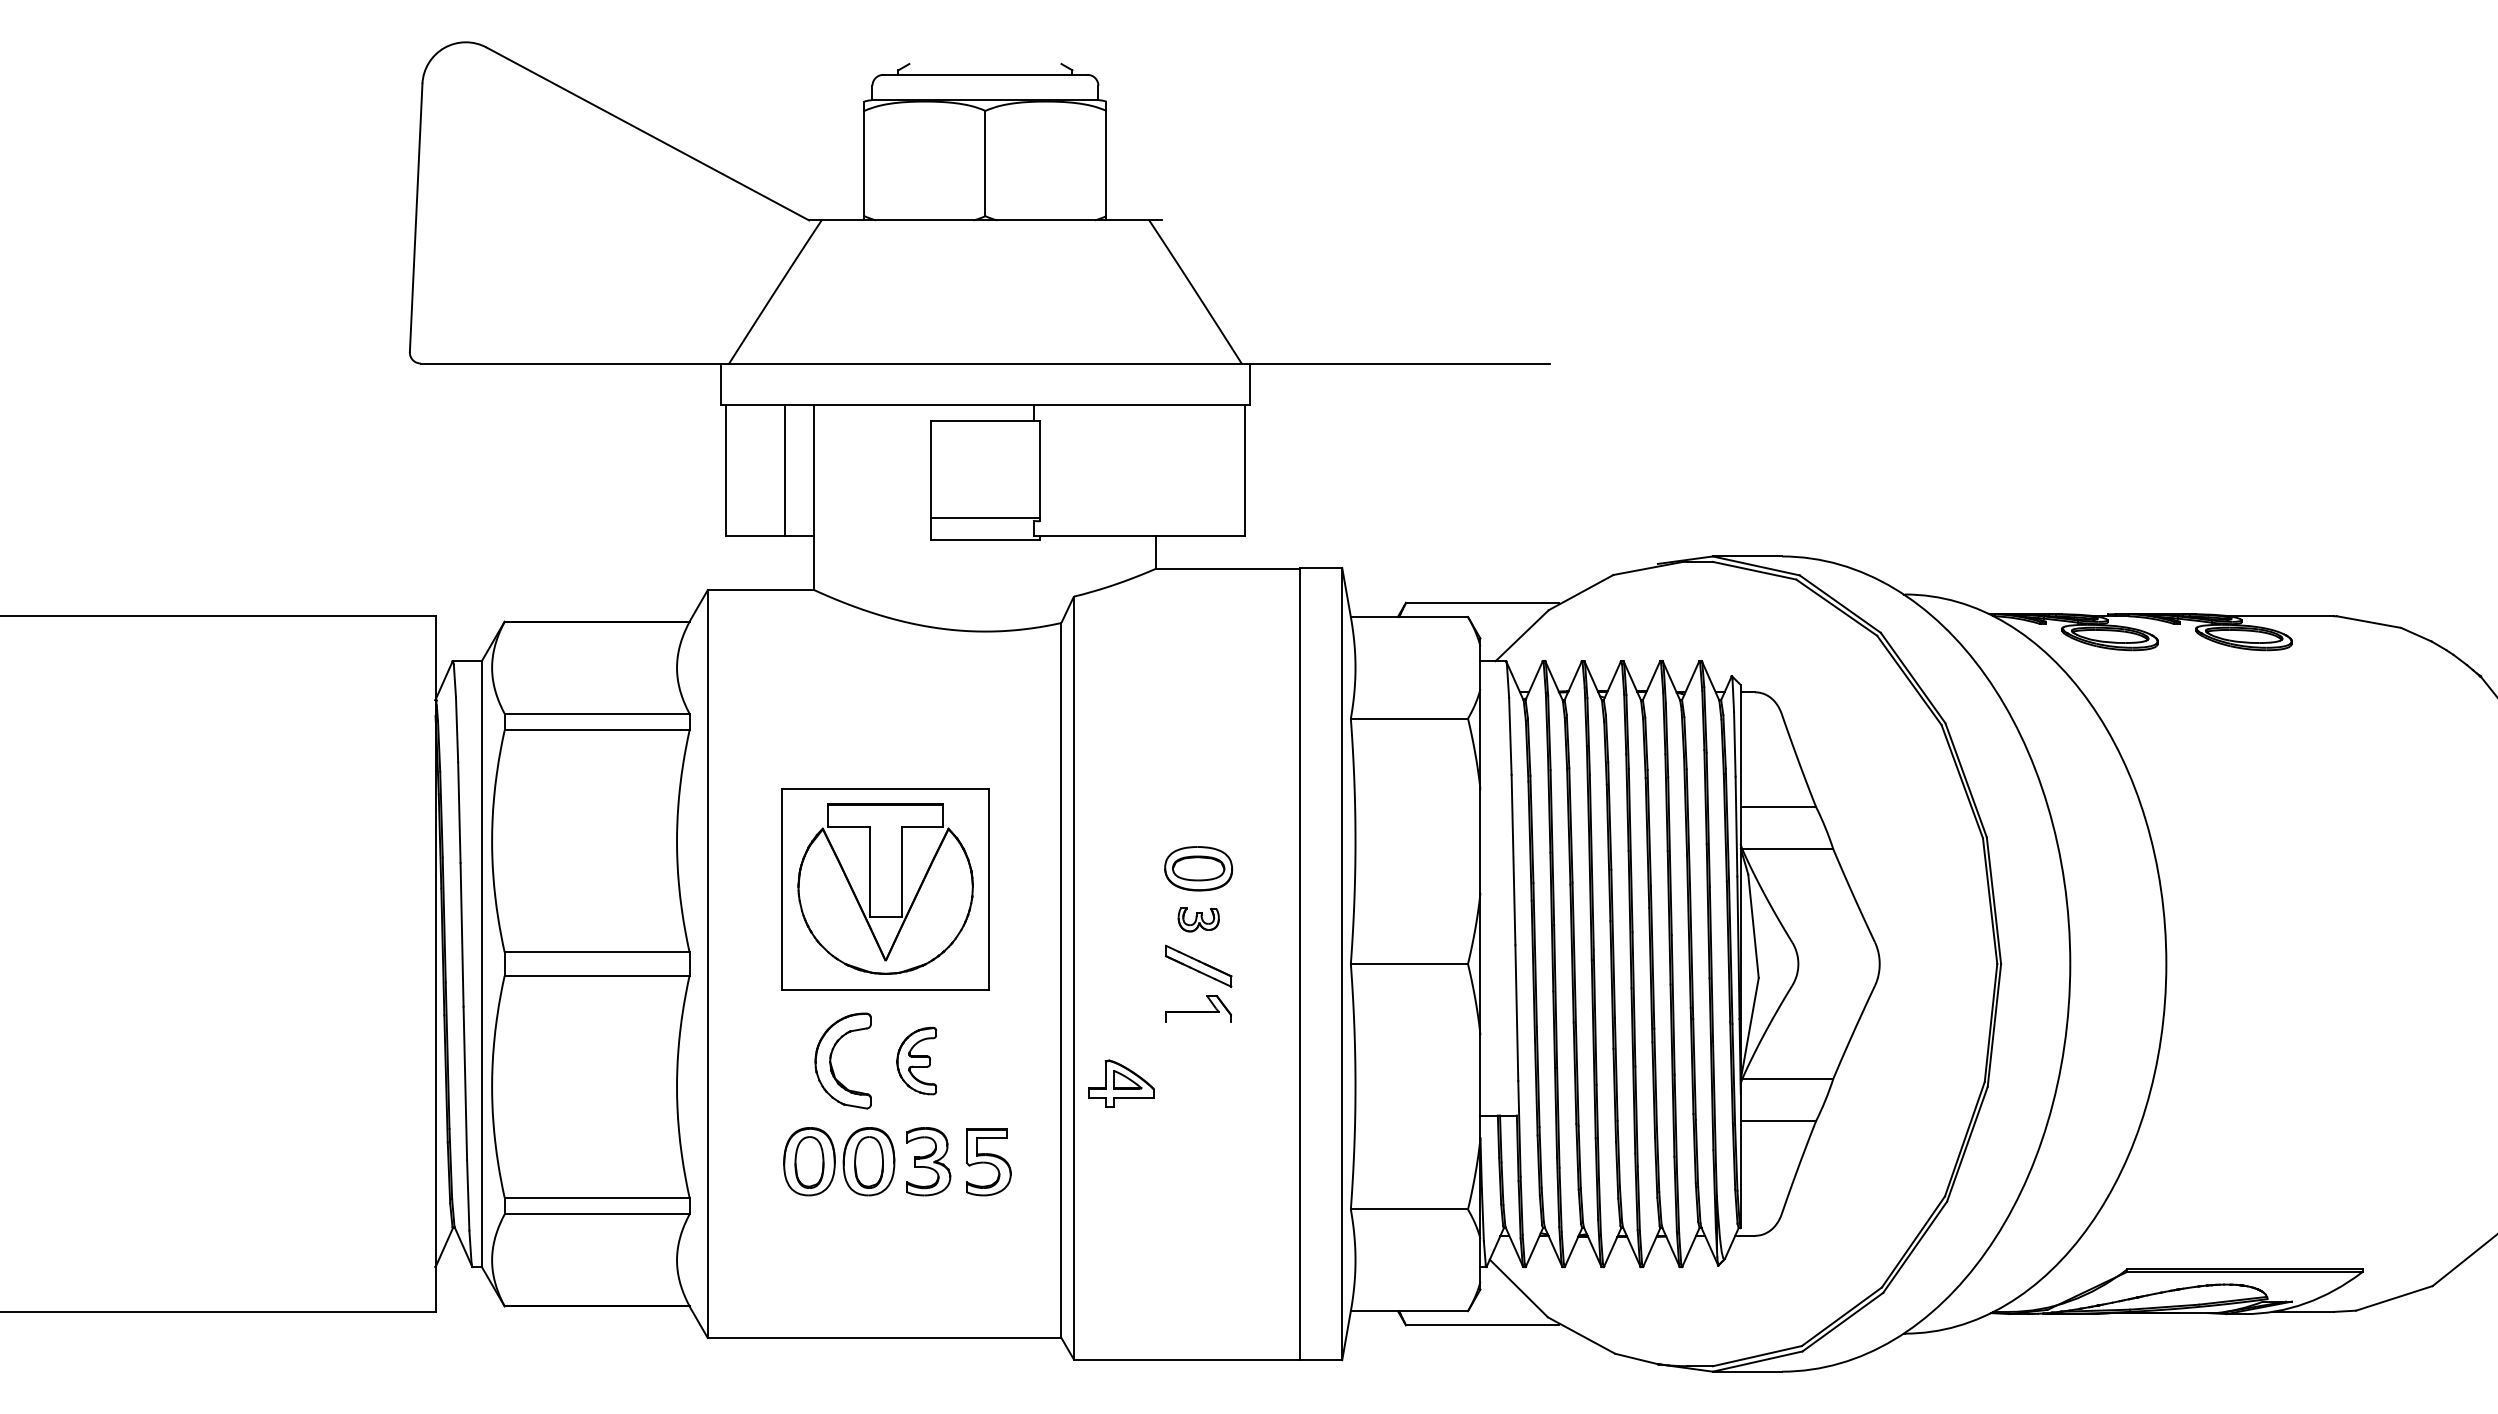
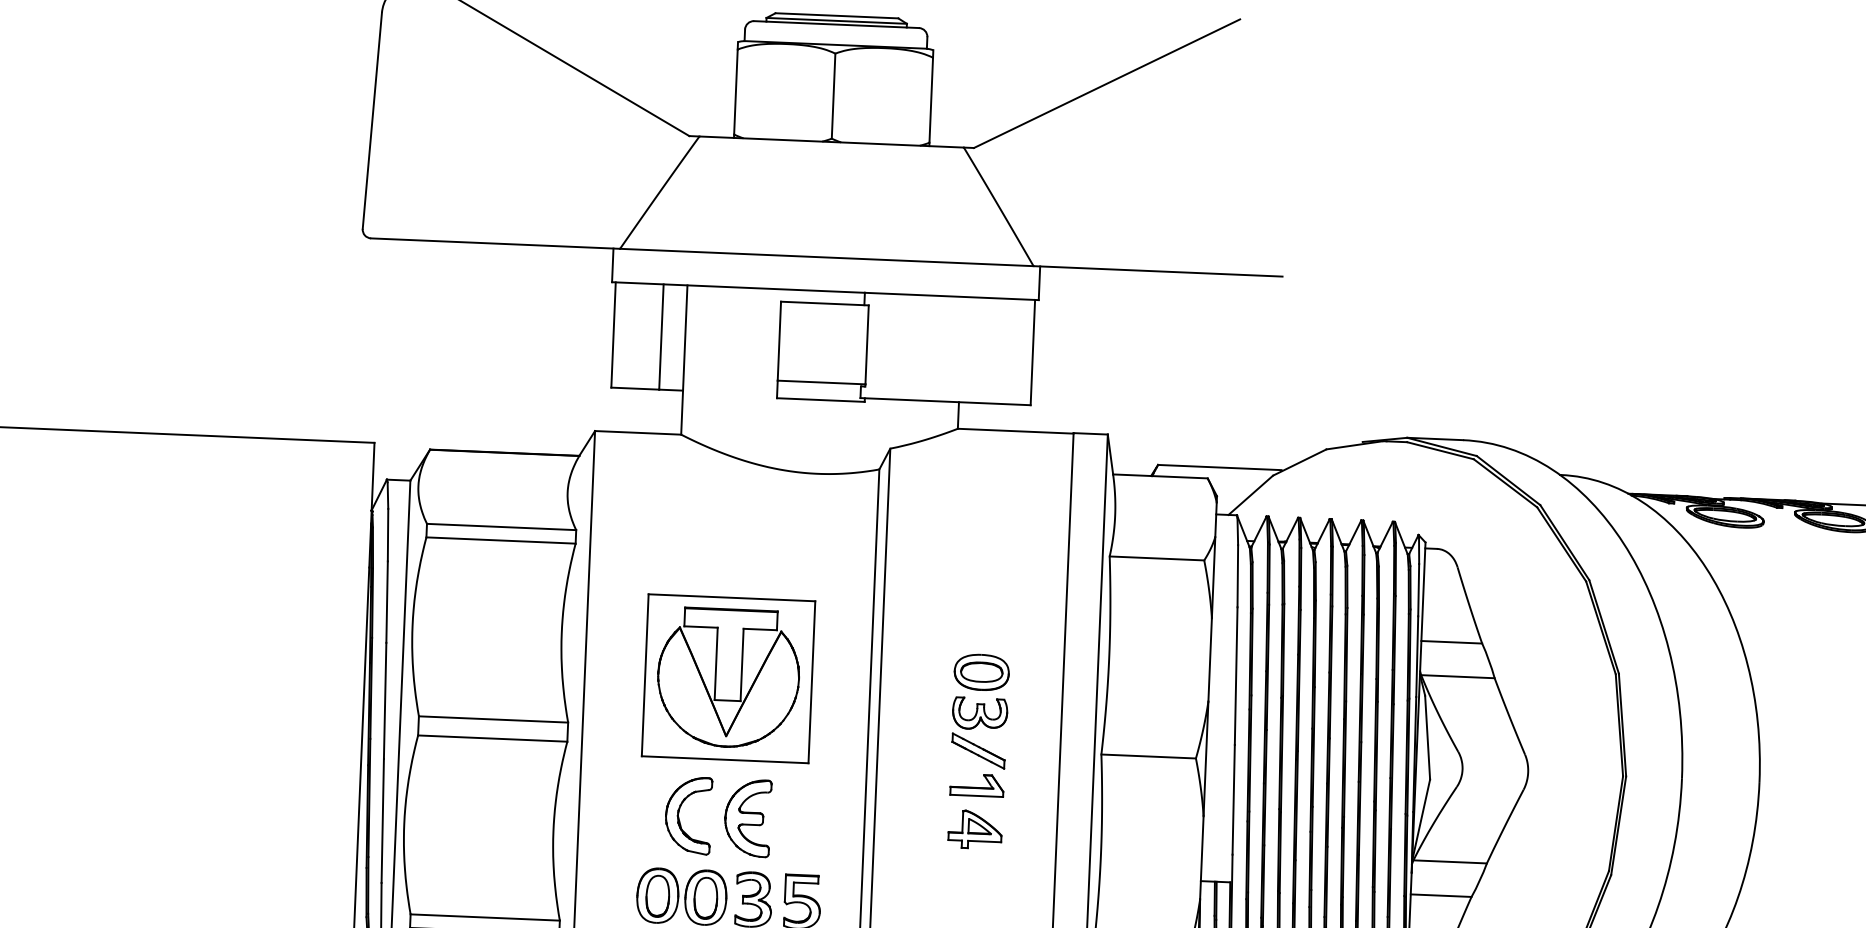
line: (985, 64) -> (836, 16), added
line: (985, 70) -> (836, 21), added
line: (1322, 133) -> (1106, 83), added
part: (1198, 919) -> (979, 713), size x1.67
line: (1198, 1021) -> (976, 795), added
part: (916, 1060) -> (747, 817), size x1.43
part: (1121, 1083) -> (975, 829), moved

